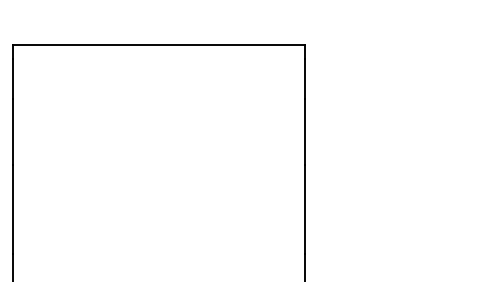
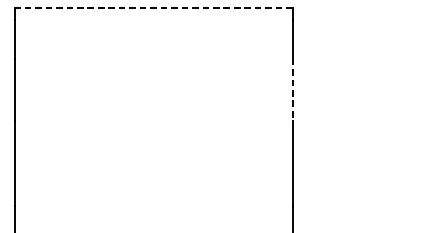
line: (159, 45) -> (154, 7), solid -> dashed
line: (305, 131) -> (293, 89), solid -> dashed

